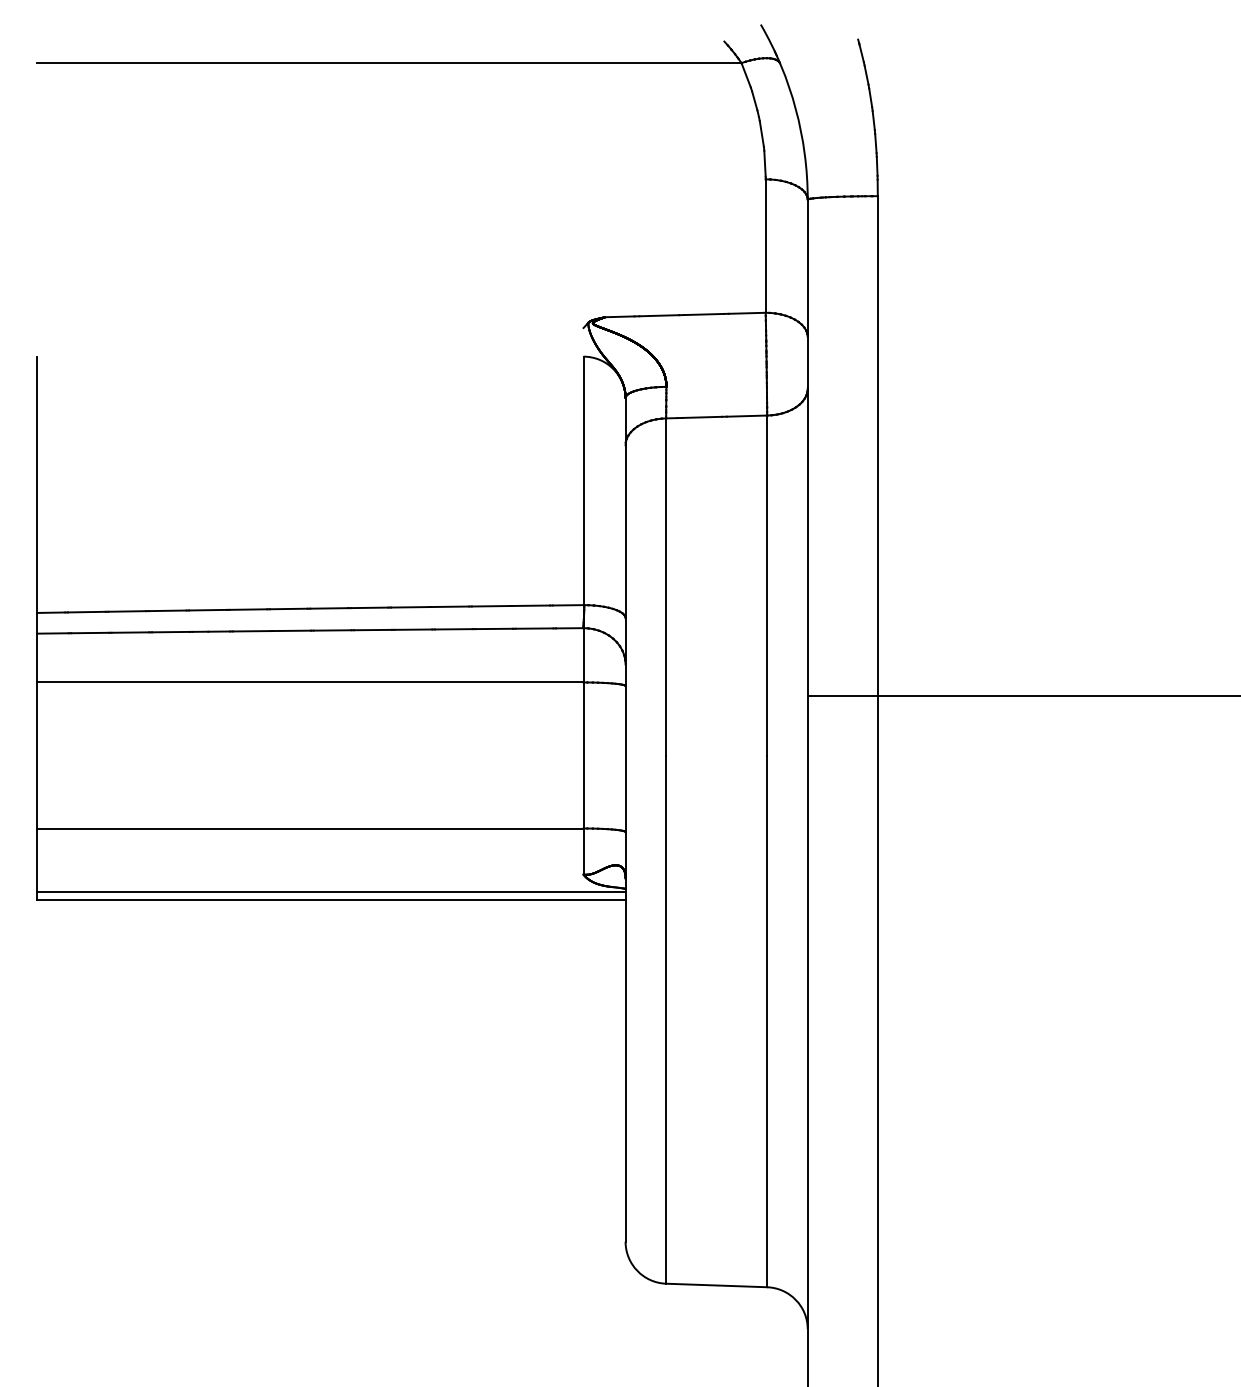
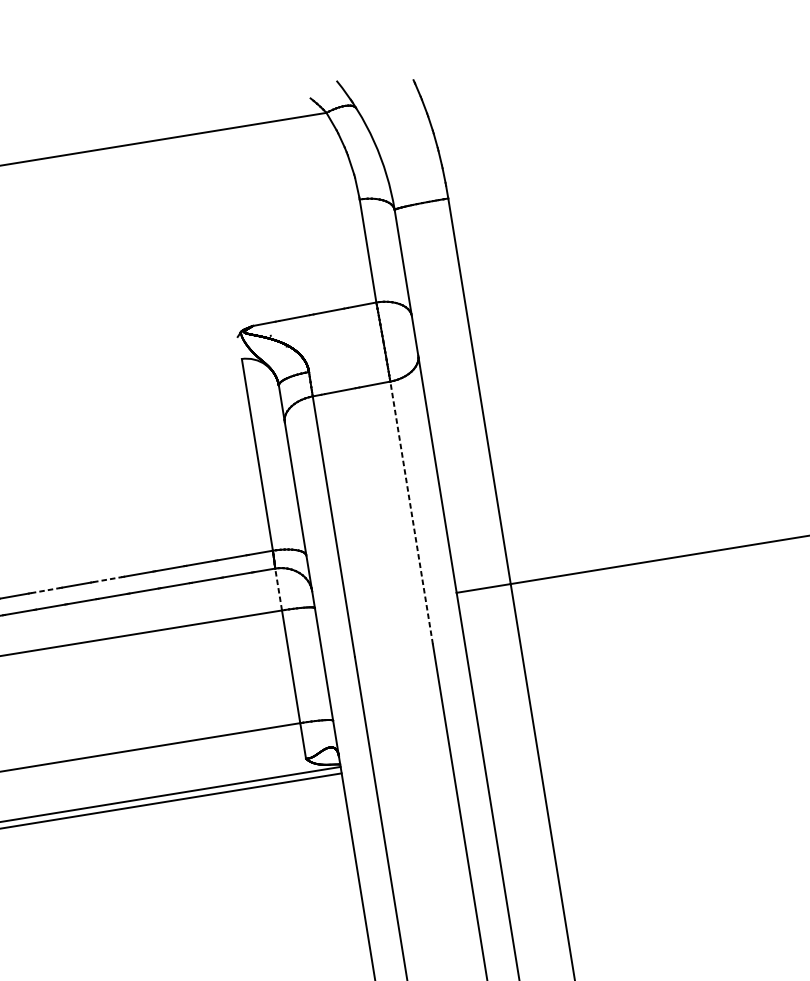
line: (767, 585) -> (411, 512), solid -> dashed
line: (369, 607) -> (107, 579), solid -> dashed
line: (288, 608) -> (45, 590), solid -> dashed
line: (583, 654) -> (278, 588), solid -> dashed

